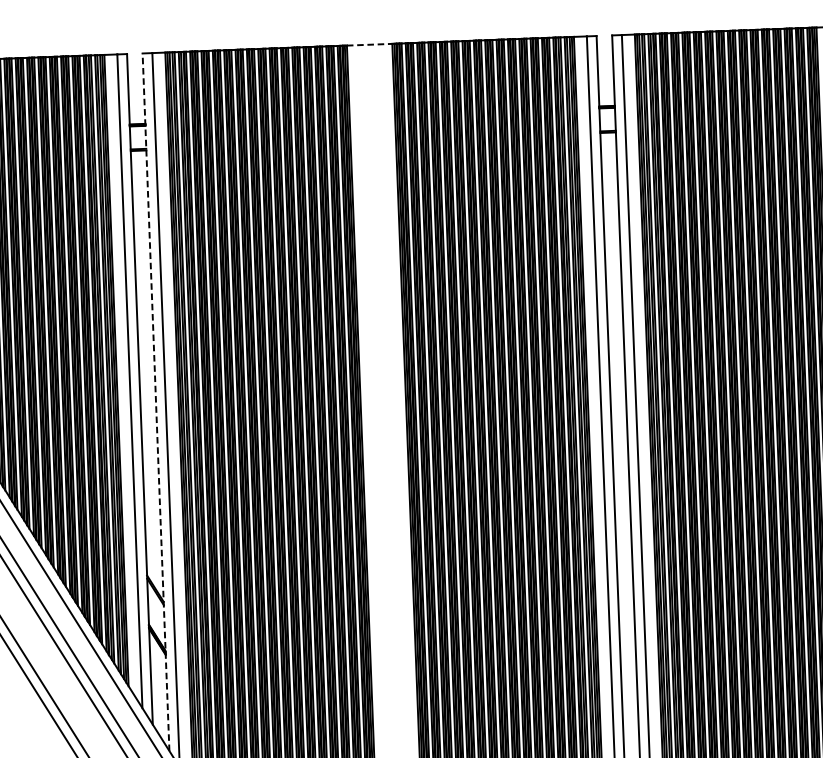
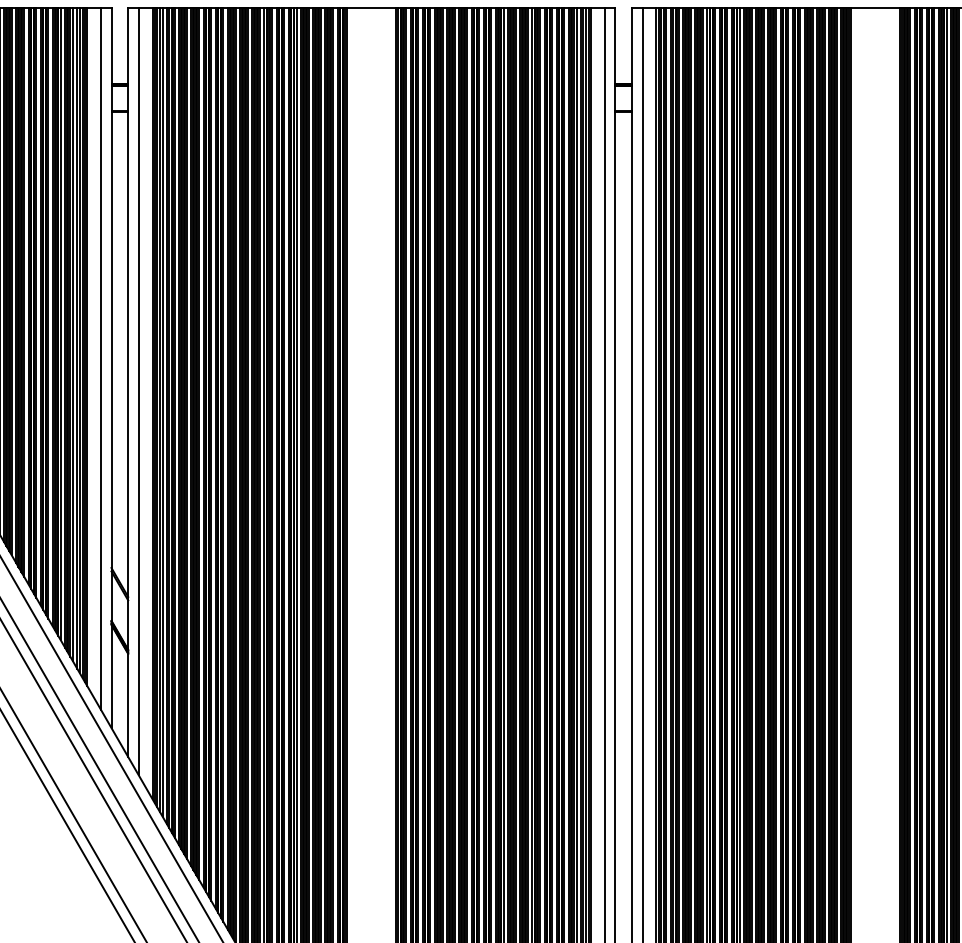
line: (370, 44) -> (372, 8), dashed -> solid
line: (156, 402) -> (128, 382), dashed -> solid

